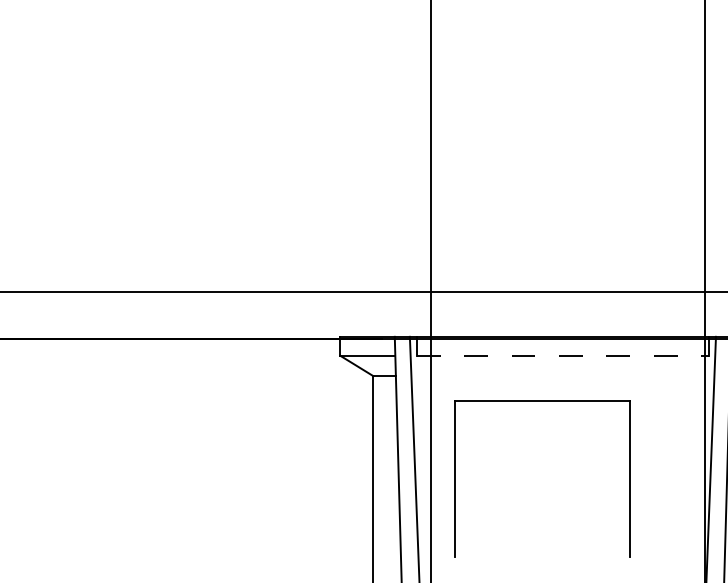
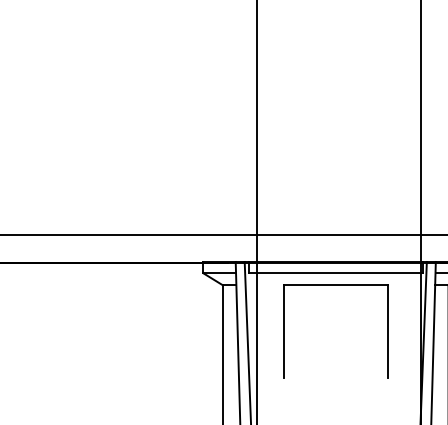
line: (562, 356) -> (335, 273), dashed -> solid
part: (542, 401) -> (335, 285), moved

